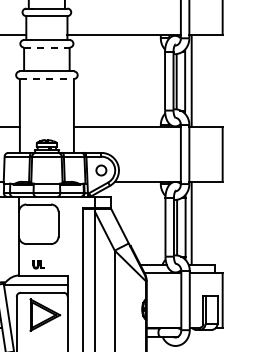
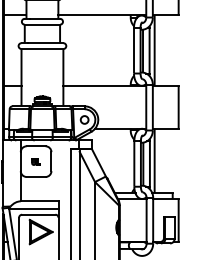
line: (46, 47) -> (42, 24), dashed -> solid
line: (47, 78) -> (42, 48), dashed -> solid
part: (38, 264) -> (35, 161), moved

